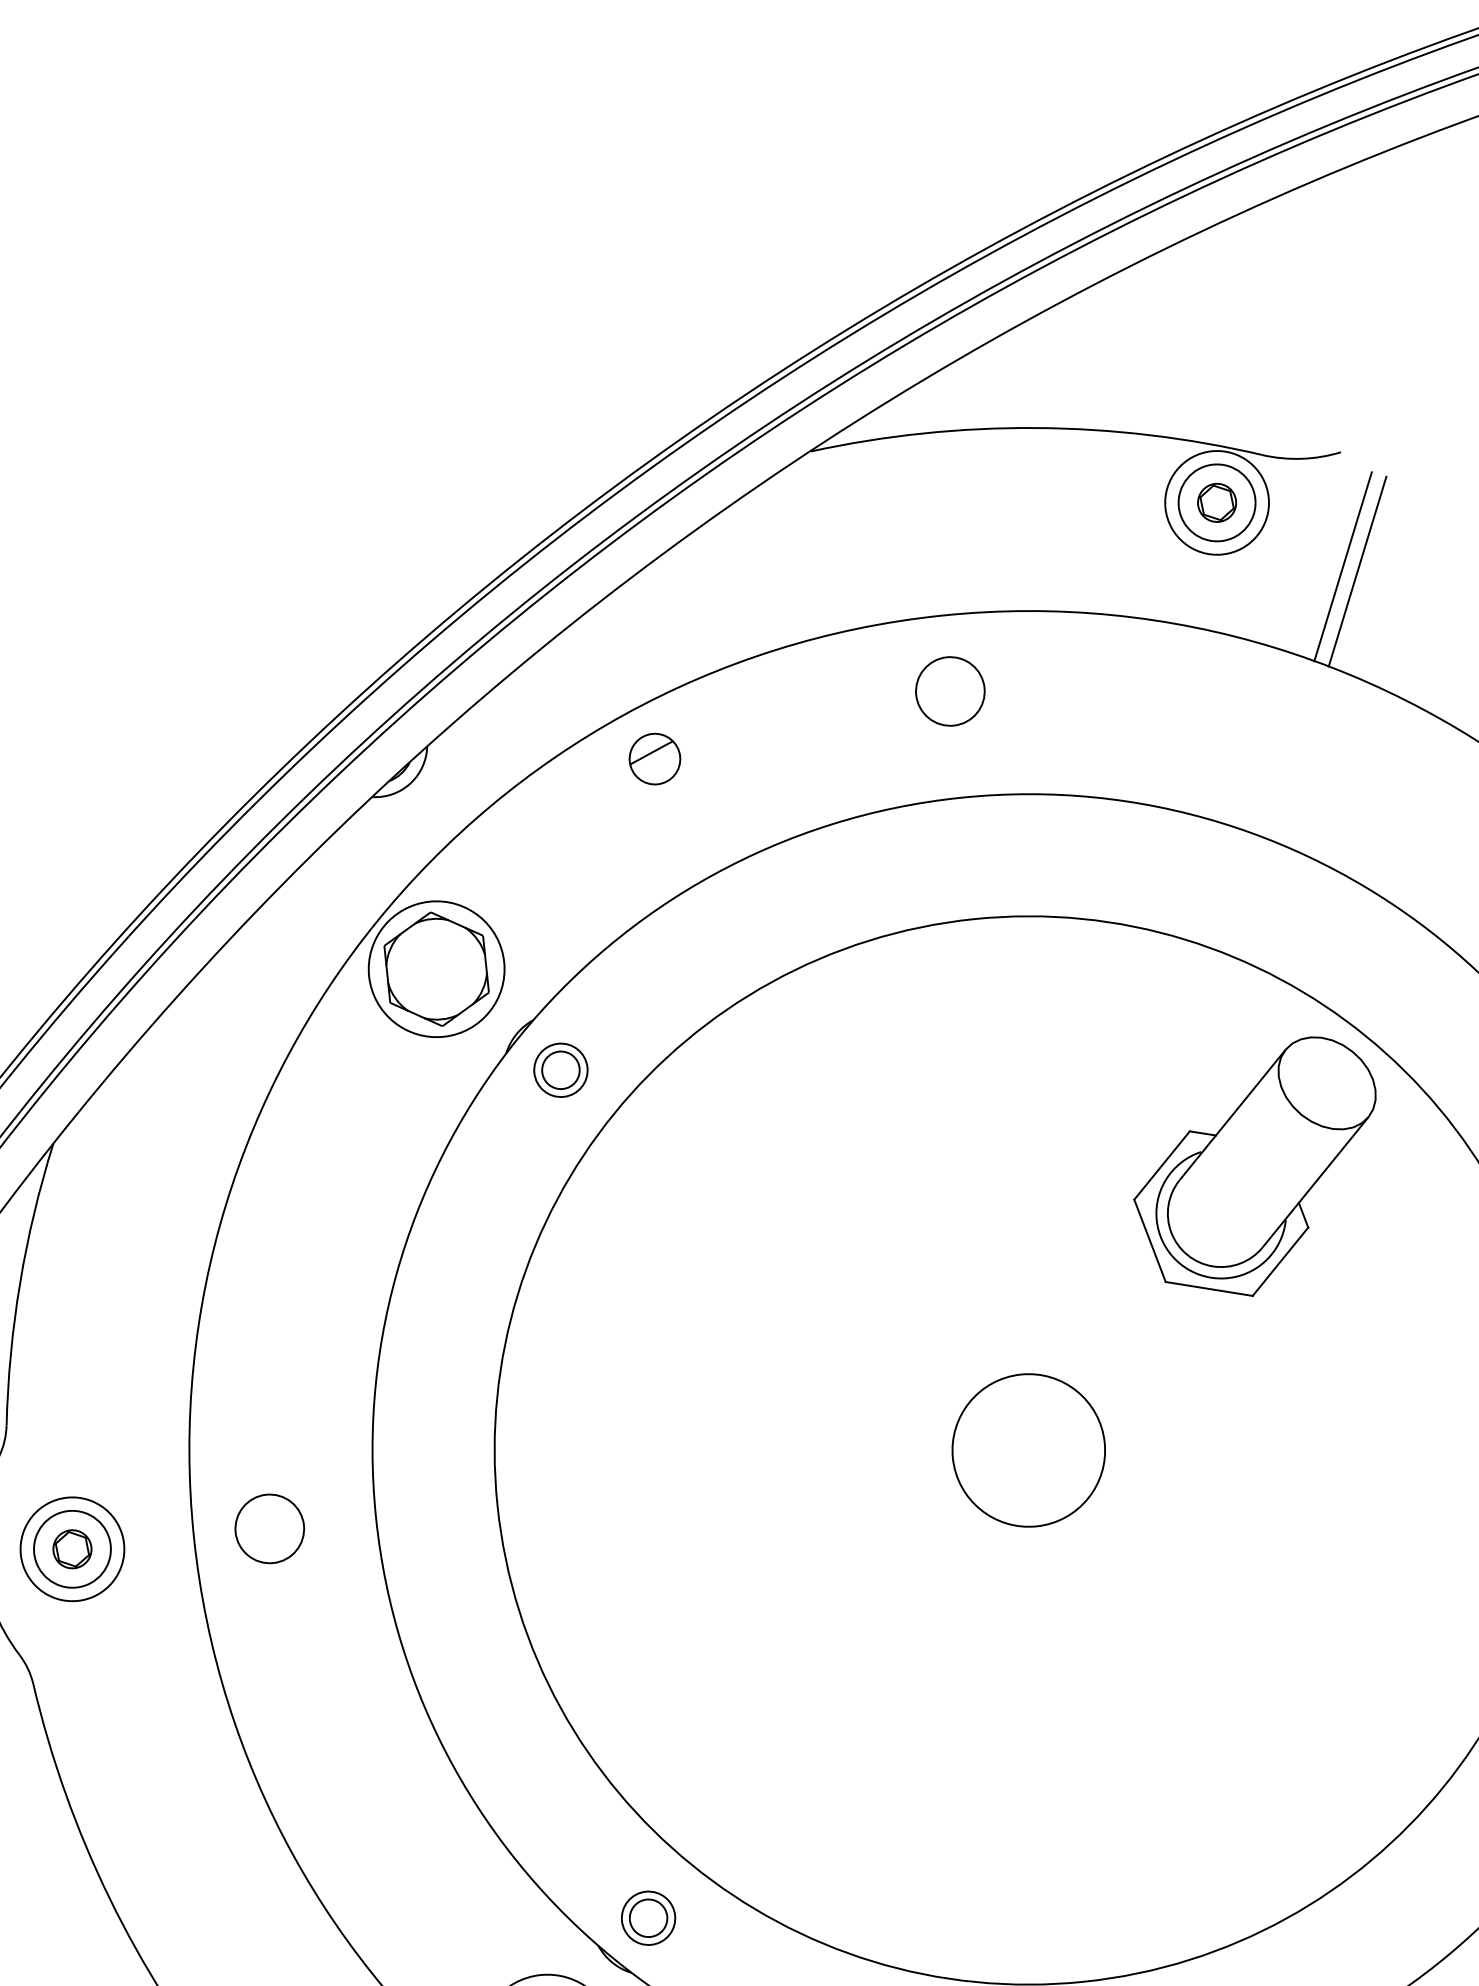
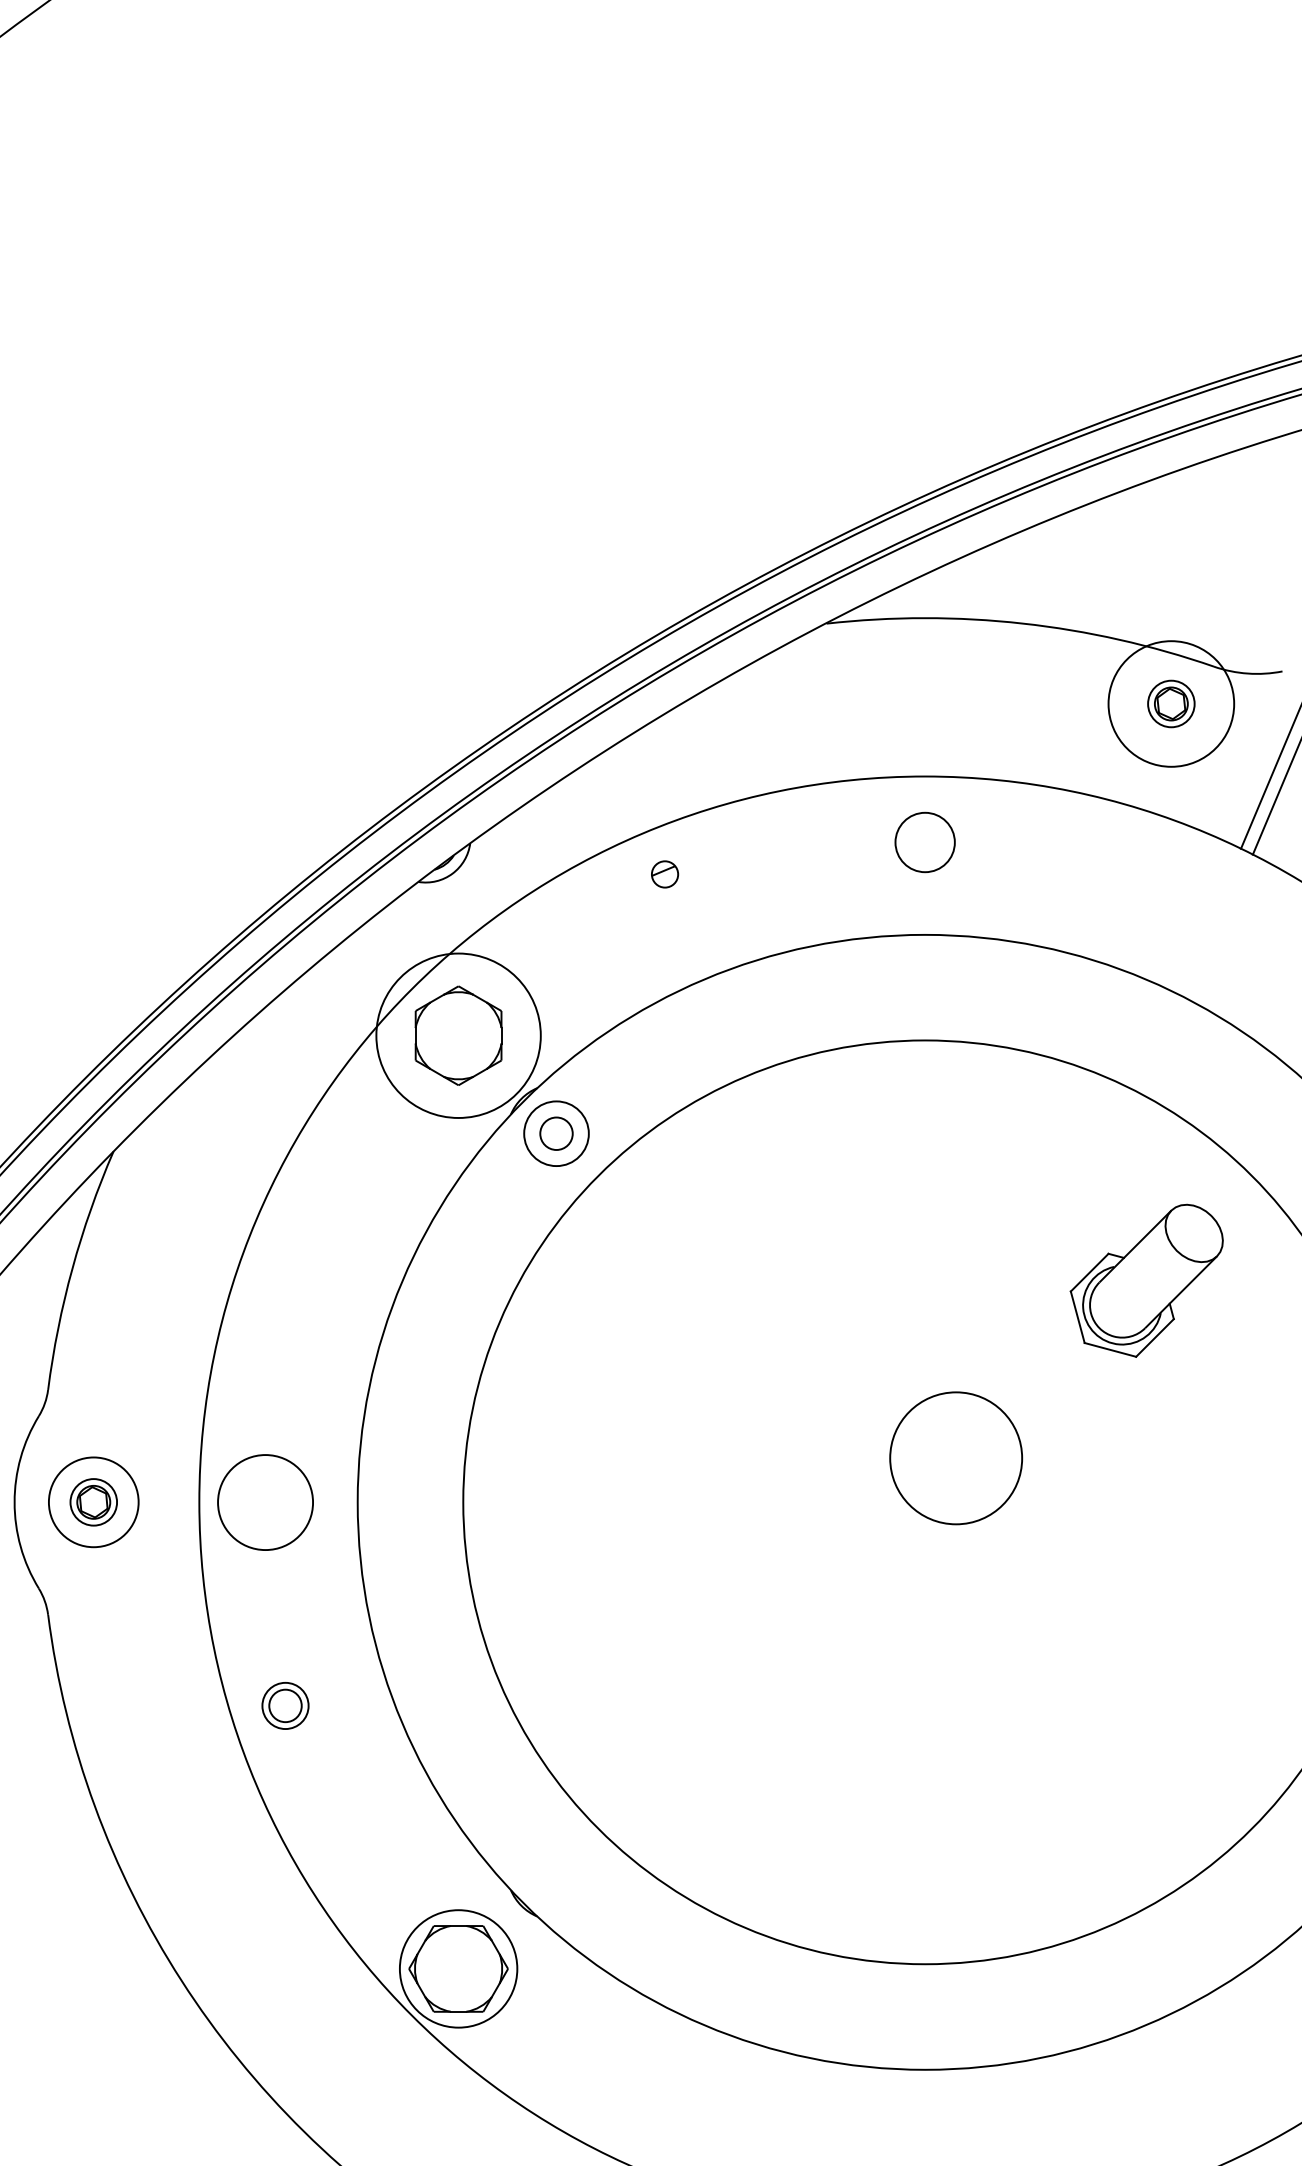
circle: (1217, 502) -> (1171, 703), size x0.7
circle: (1217, 502) -> (1171, 703), size x1.4
part: (654, 759) -> (664, 874), size x0.6
circle: (436, 968) -> (458, 1035), size x1.4
circle: (560, 1070) -> (556, 1133), size x1.4
part: (1257, 1168) -> (1146, 1280), size x0.7
circle: (1029, 1450) -> (956, 1458), moved
circle: (268, 1528) -> (264, 1501), size x1.6
circle: (72, 1549) -> (93, 1502), size x0.7
part: (648, 1917) -> (285, 1705), moved

